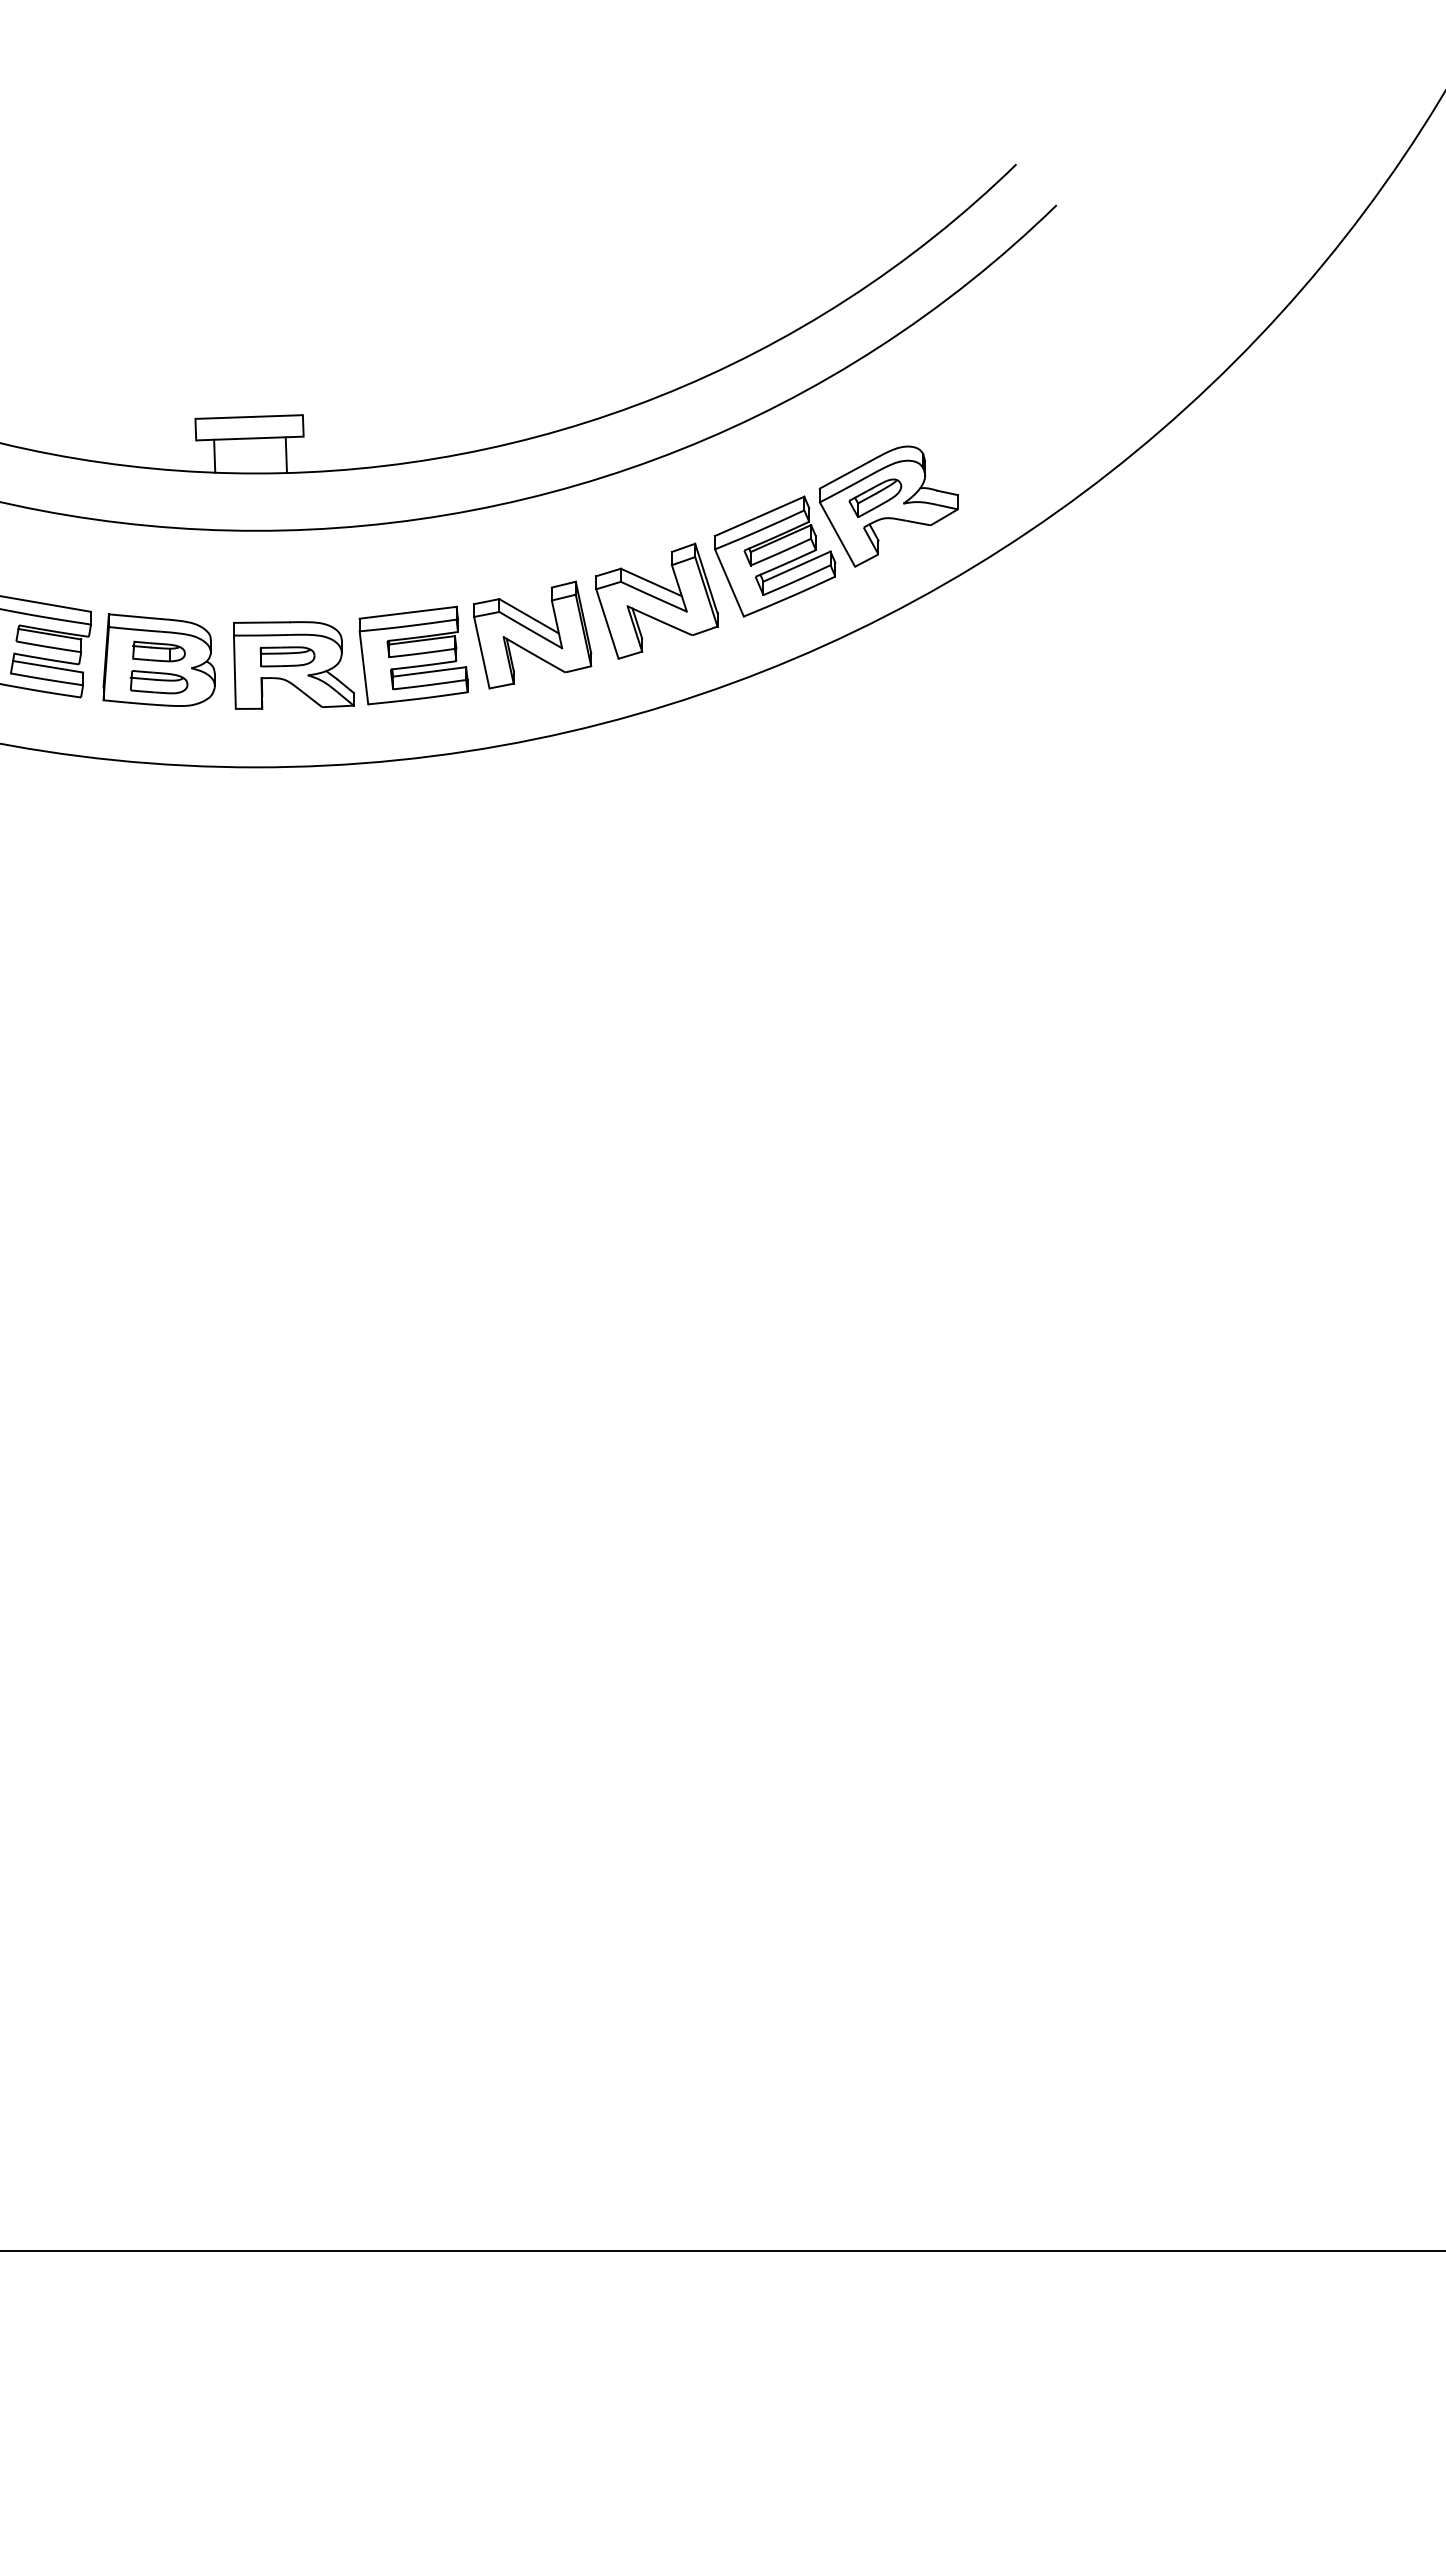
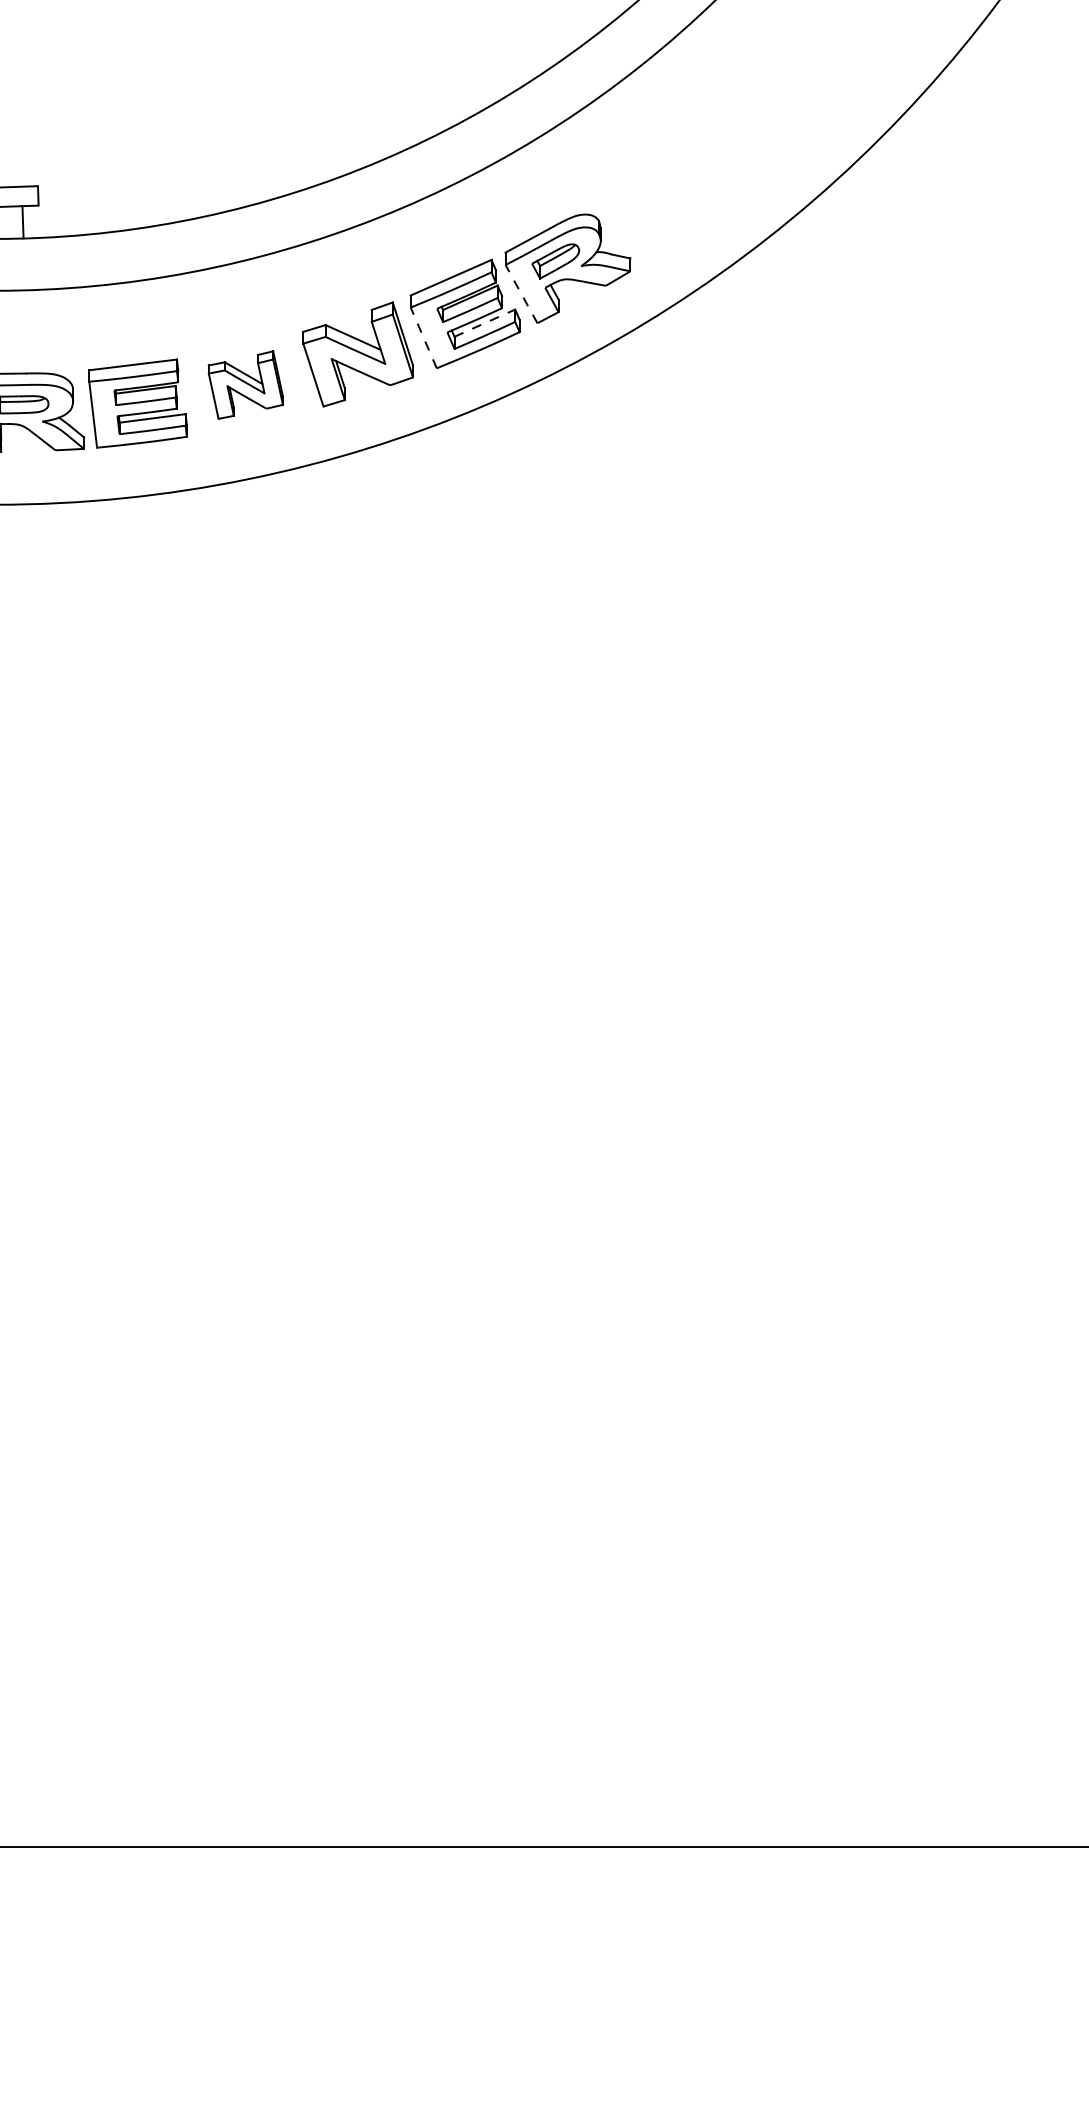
line: (837, 534) -> (521, 294), solid -> dashed
line: (796, 566) -> (484, 323), solid -> dashed
line: (729, 582) -> (423, 337), solid -> dashed
part: (532, 634) -> (245, 384), size x0.7

